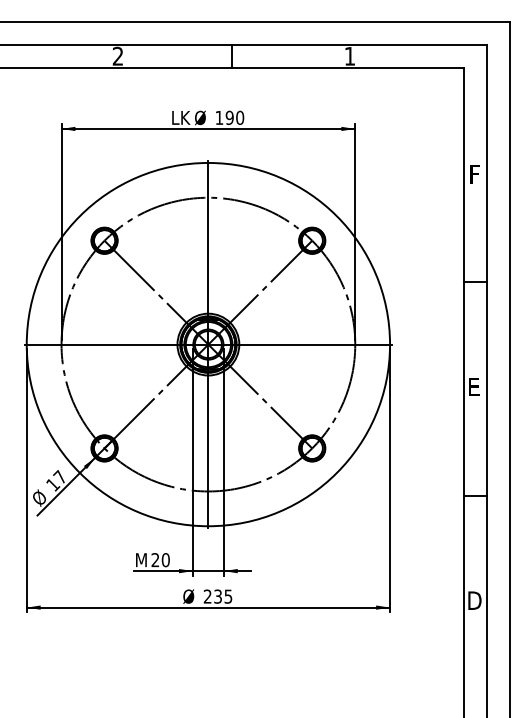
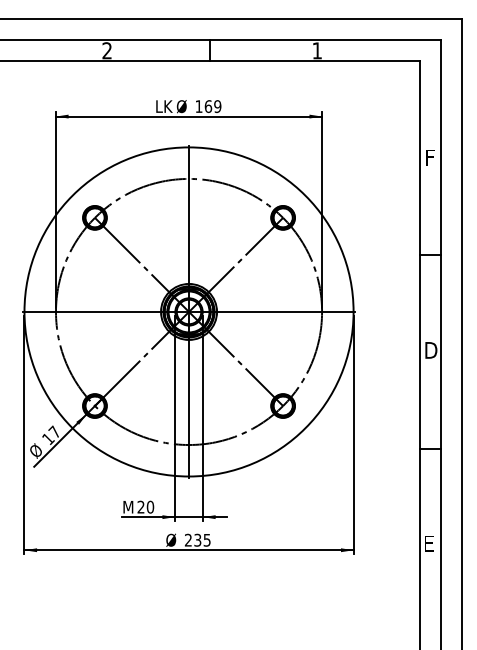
text: (234, 117) -> (212, 106), 190 -> 169
text: (475, 386) -> (431, 349), E -> D
text: (474, 600) -> (430, 543), D -> E

